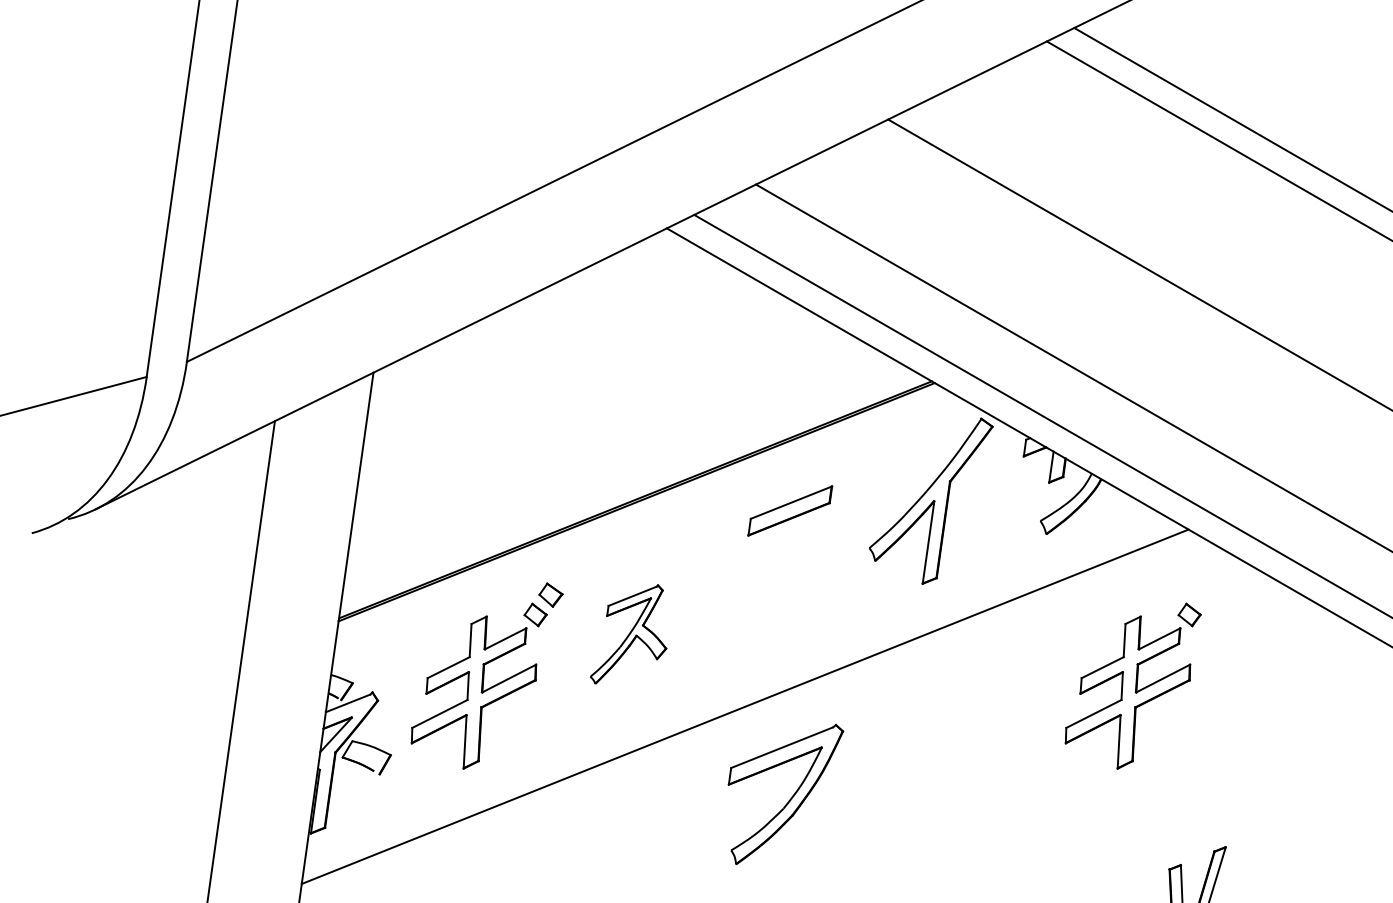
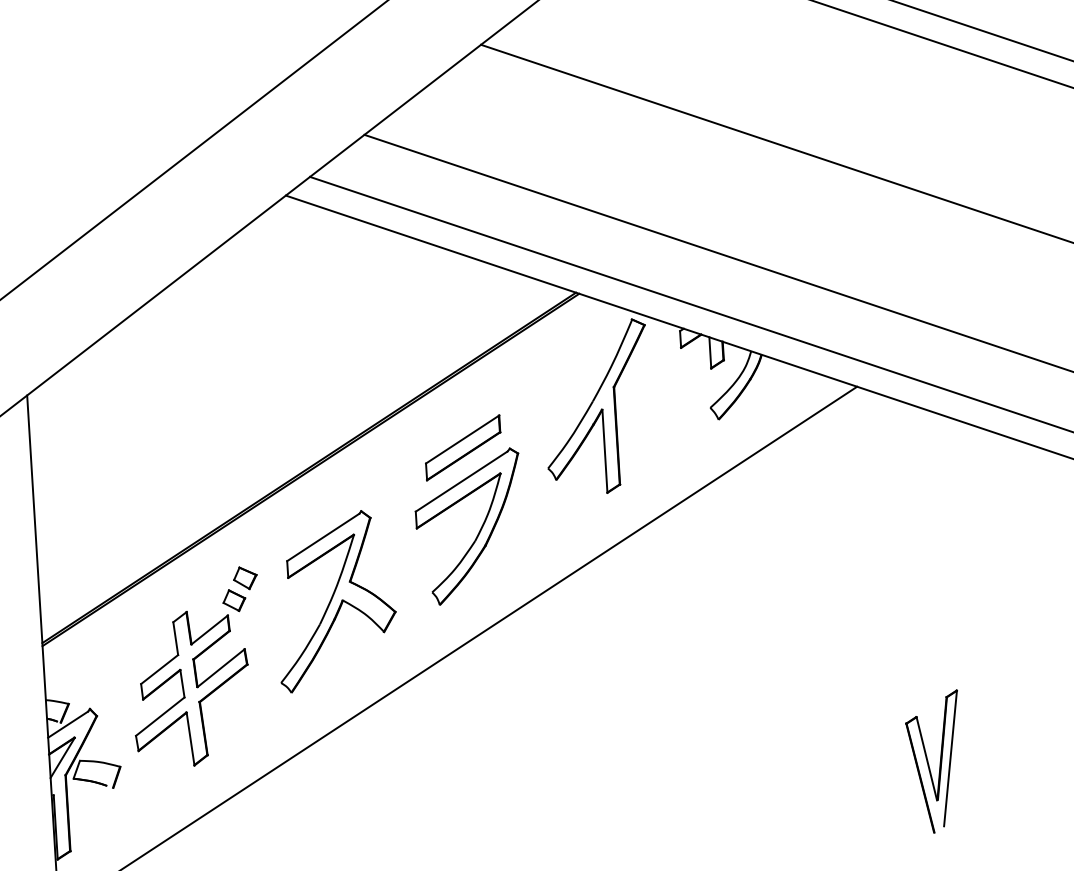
part: (628, 634) -> (329, 601), size x1.67
part: (1132, 685) -> (833, 550), removed
part: (791, 796) -> (480, 527), moved

